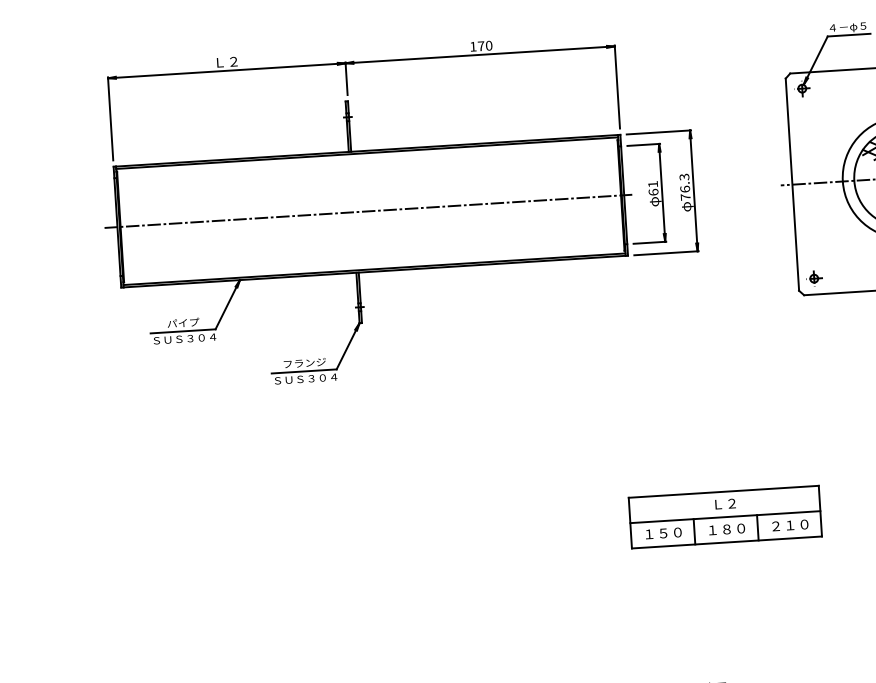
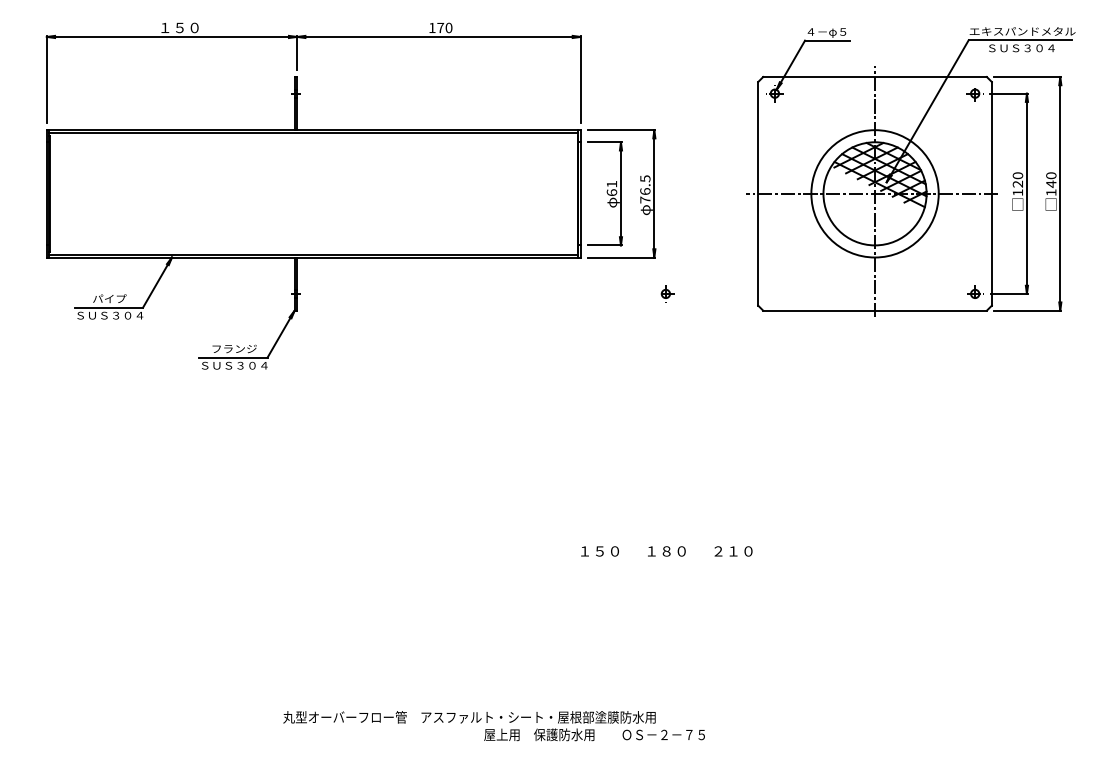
text: (233, 61) -> (179, 27), Ｌ２ -> １５０
text: (683, 176) -> (644, 178), 76.3 -> 76.5
line: (368, 211) -> (311, 193), removed
part: (815, 278) -> (667, 293), moved
part: (725, 517) -> (665, 538), removed

